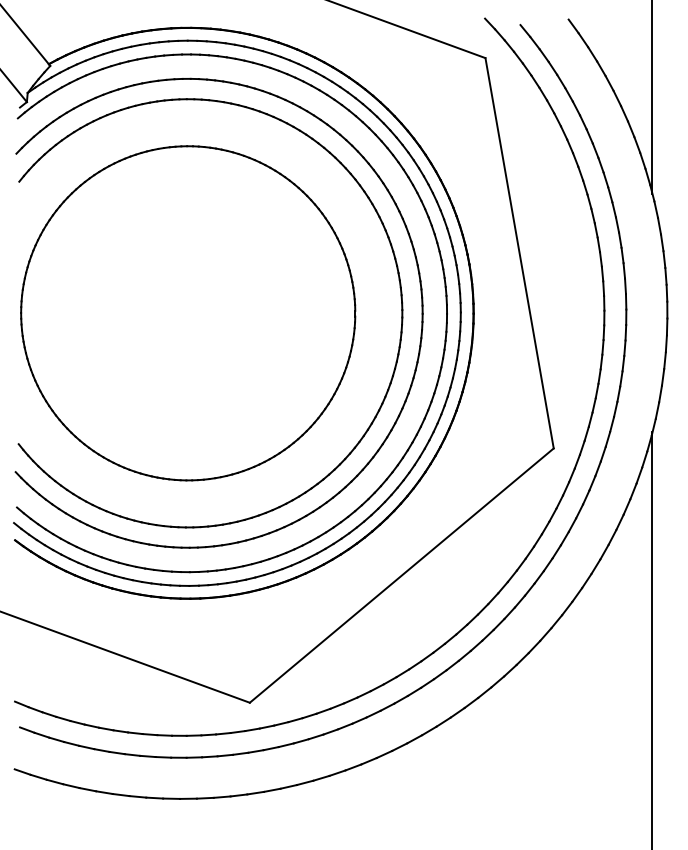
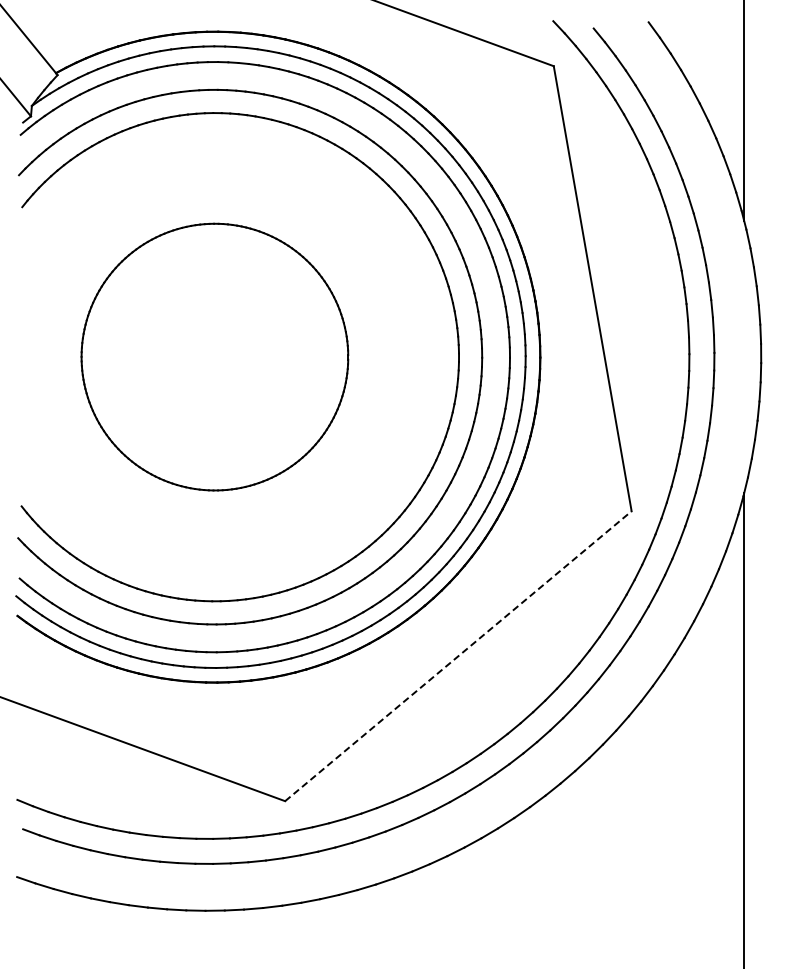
part: (187, 312) -> (214, 356), size x0.7
line: (401, 575) -> (458, 656), solid -> dashed

